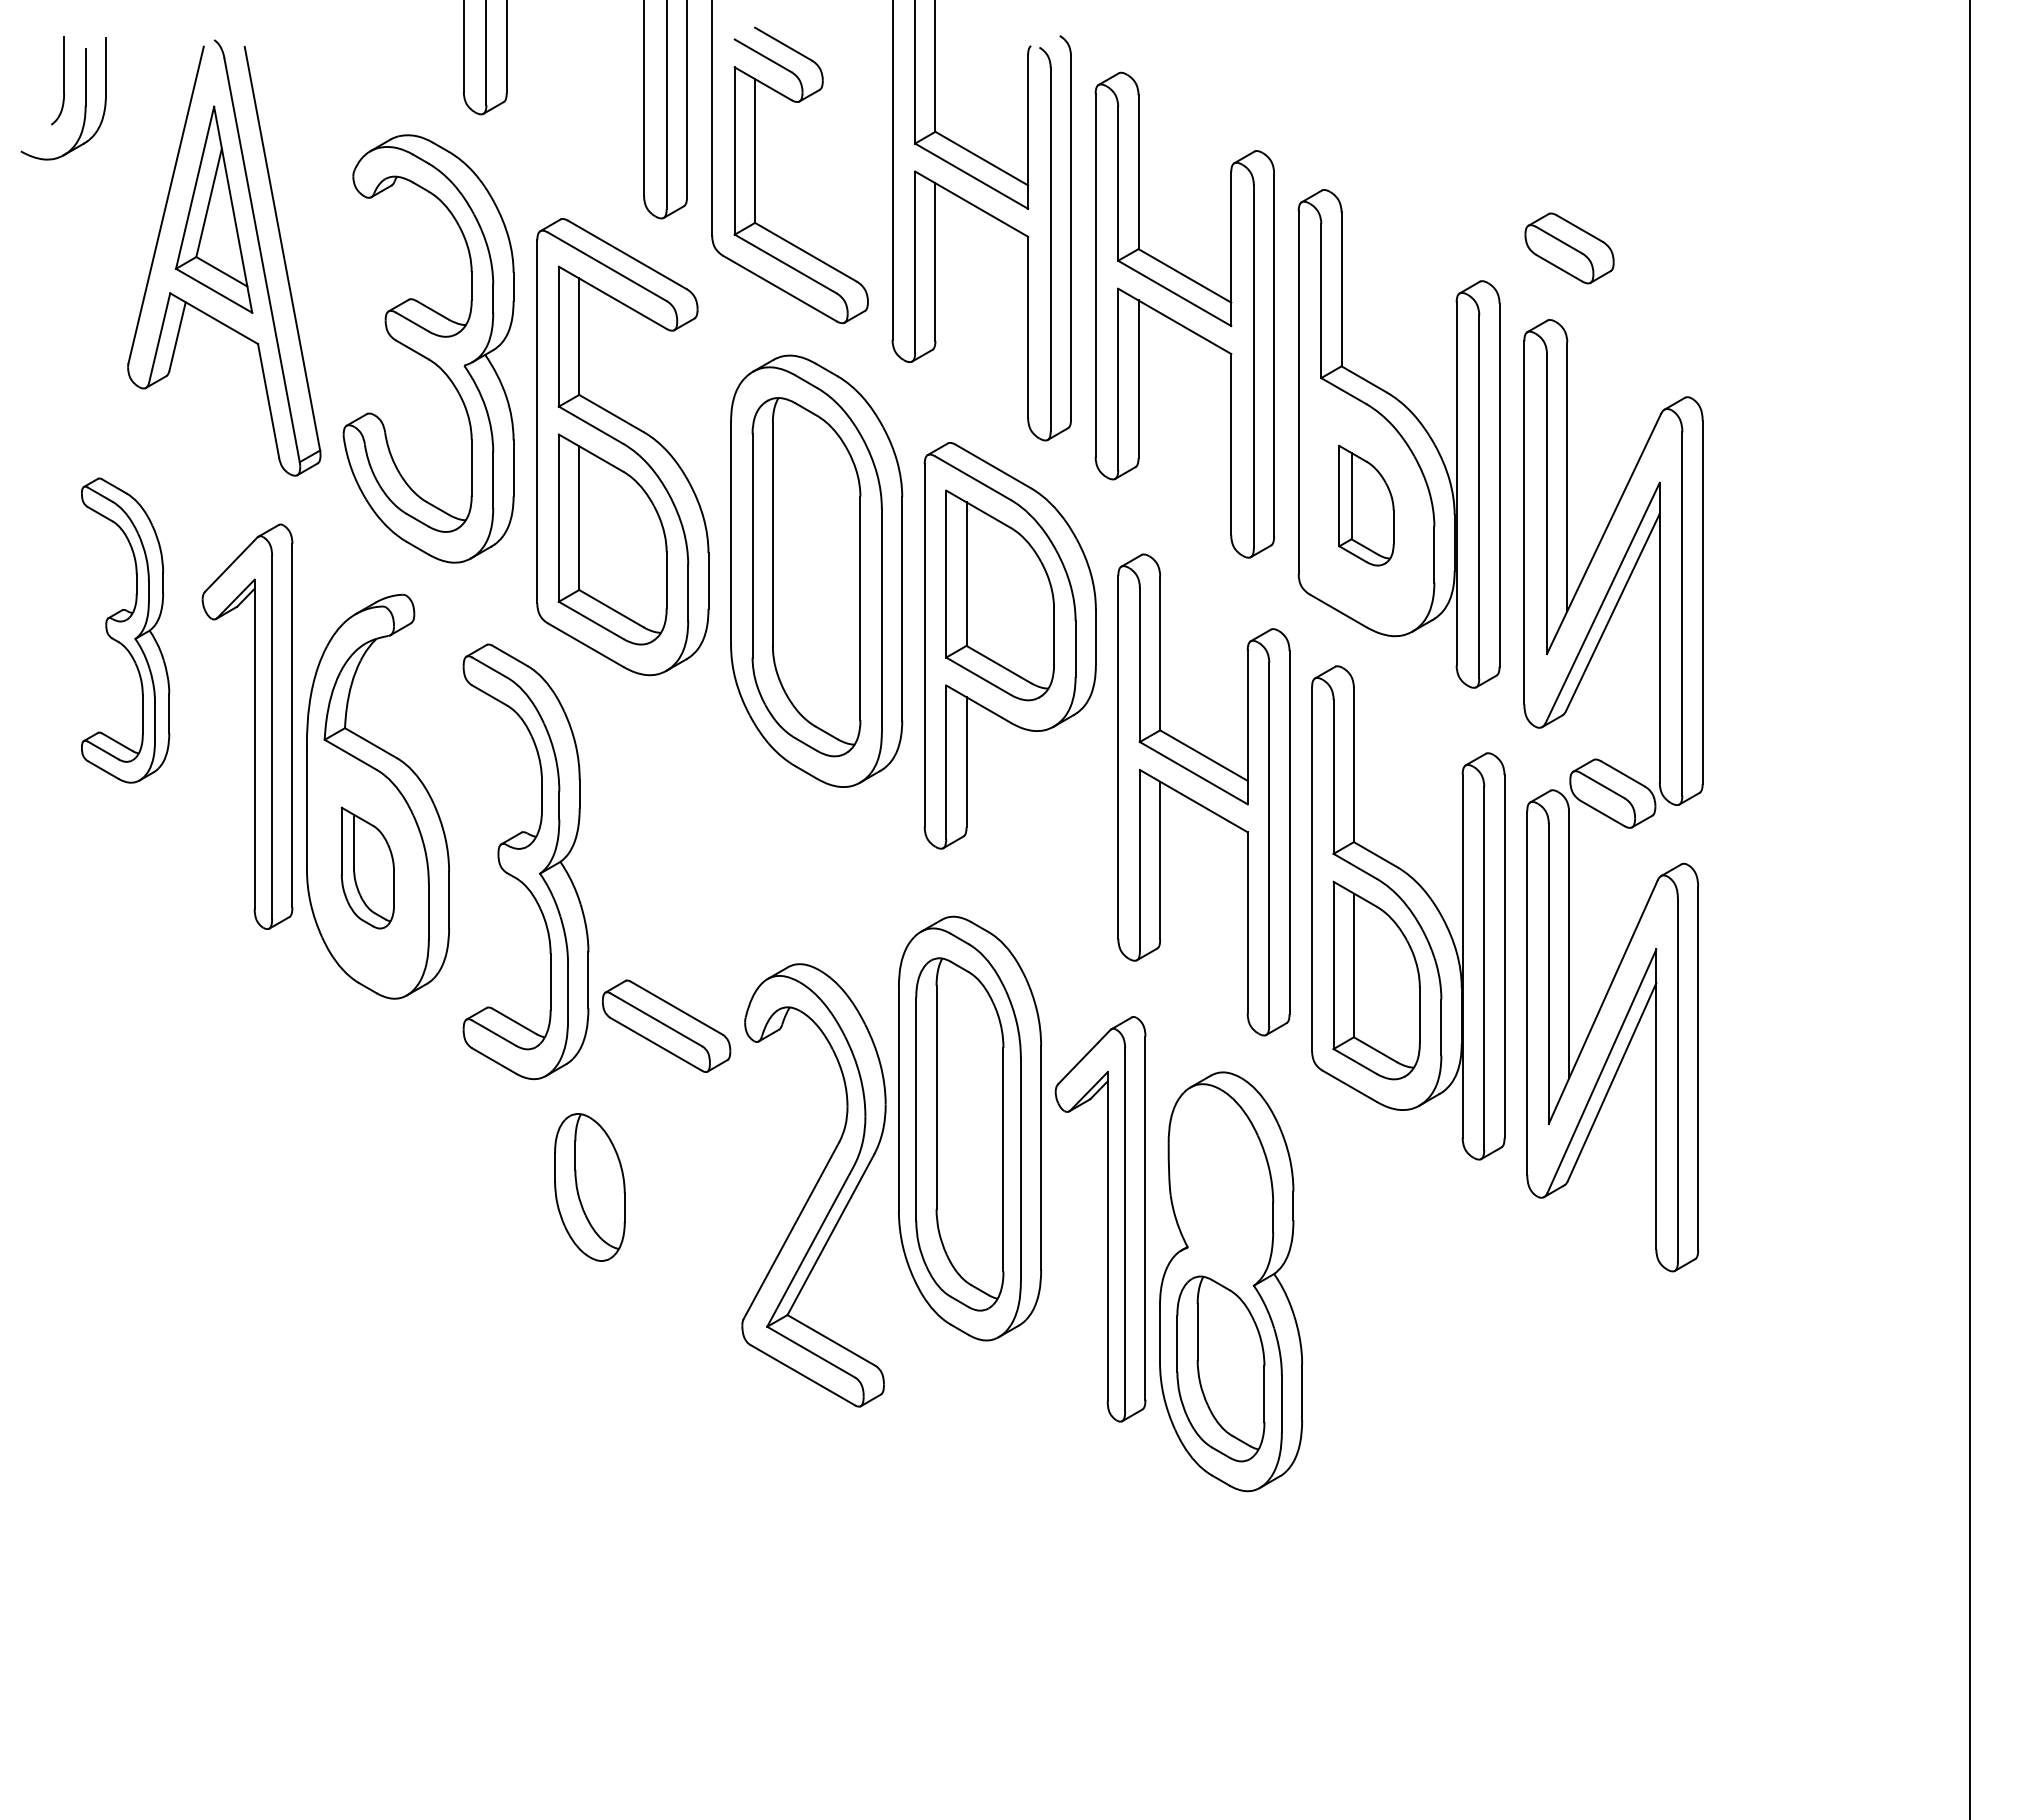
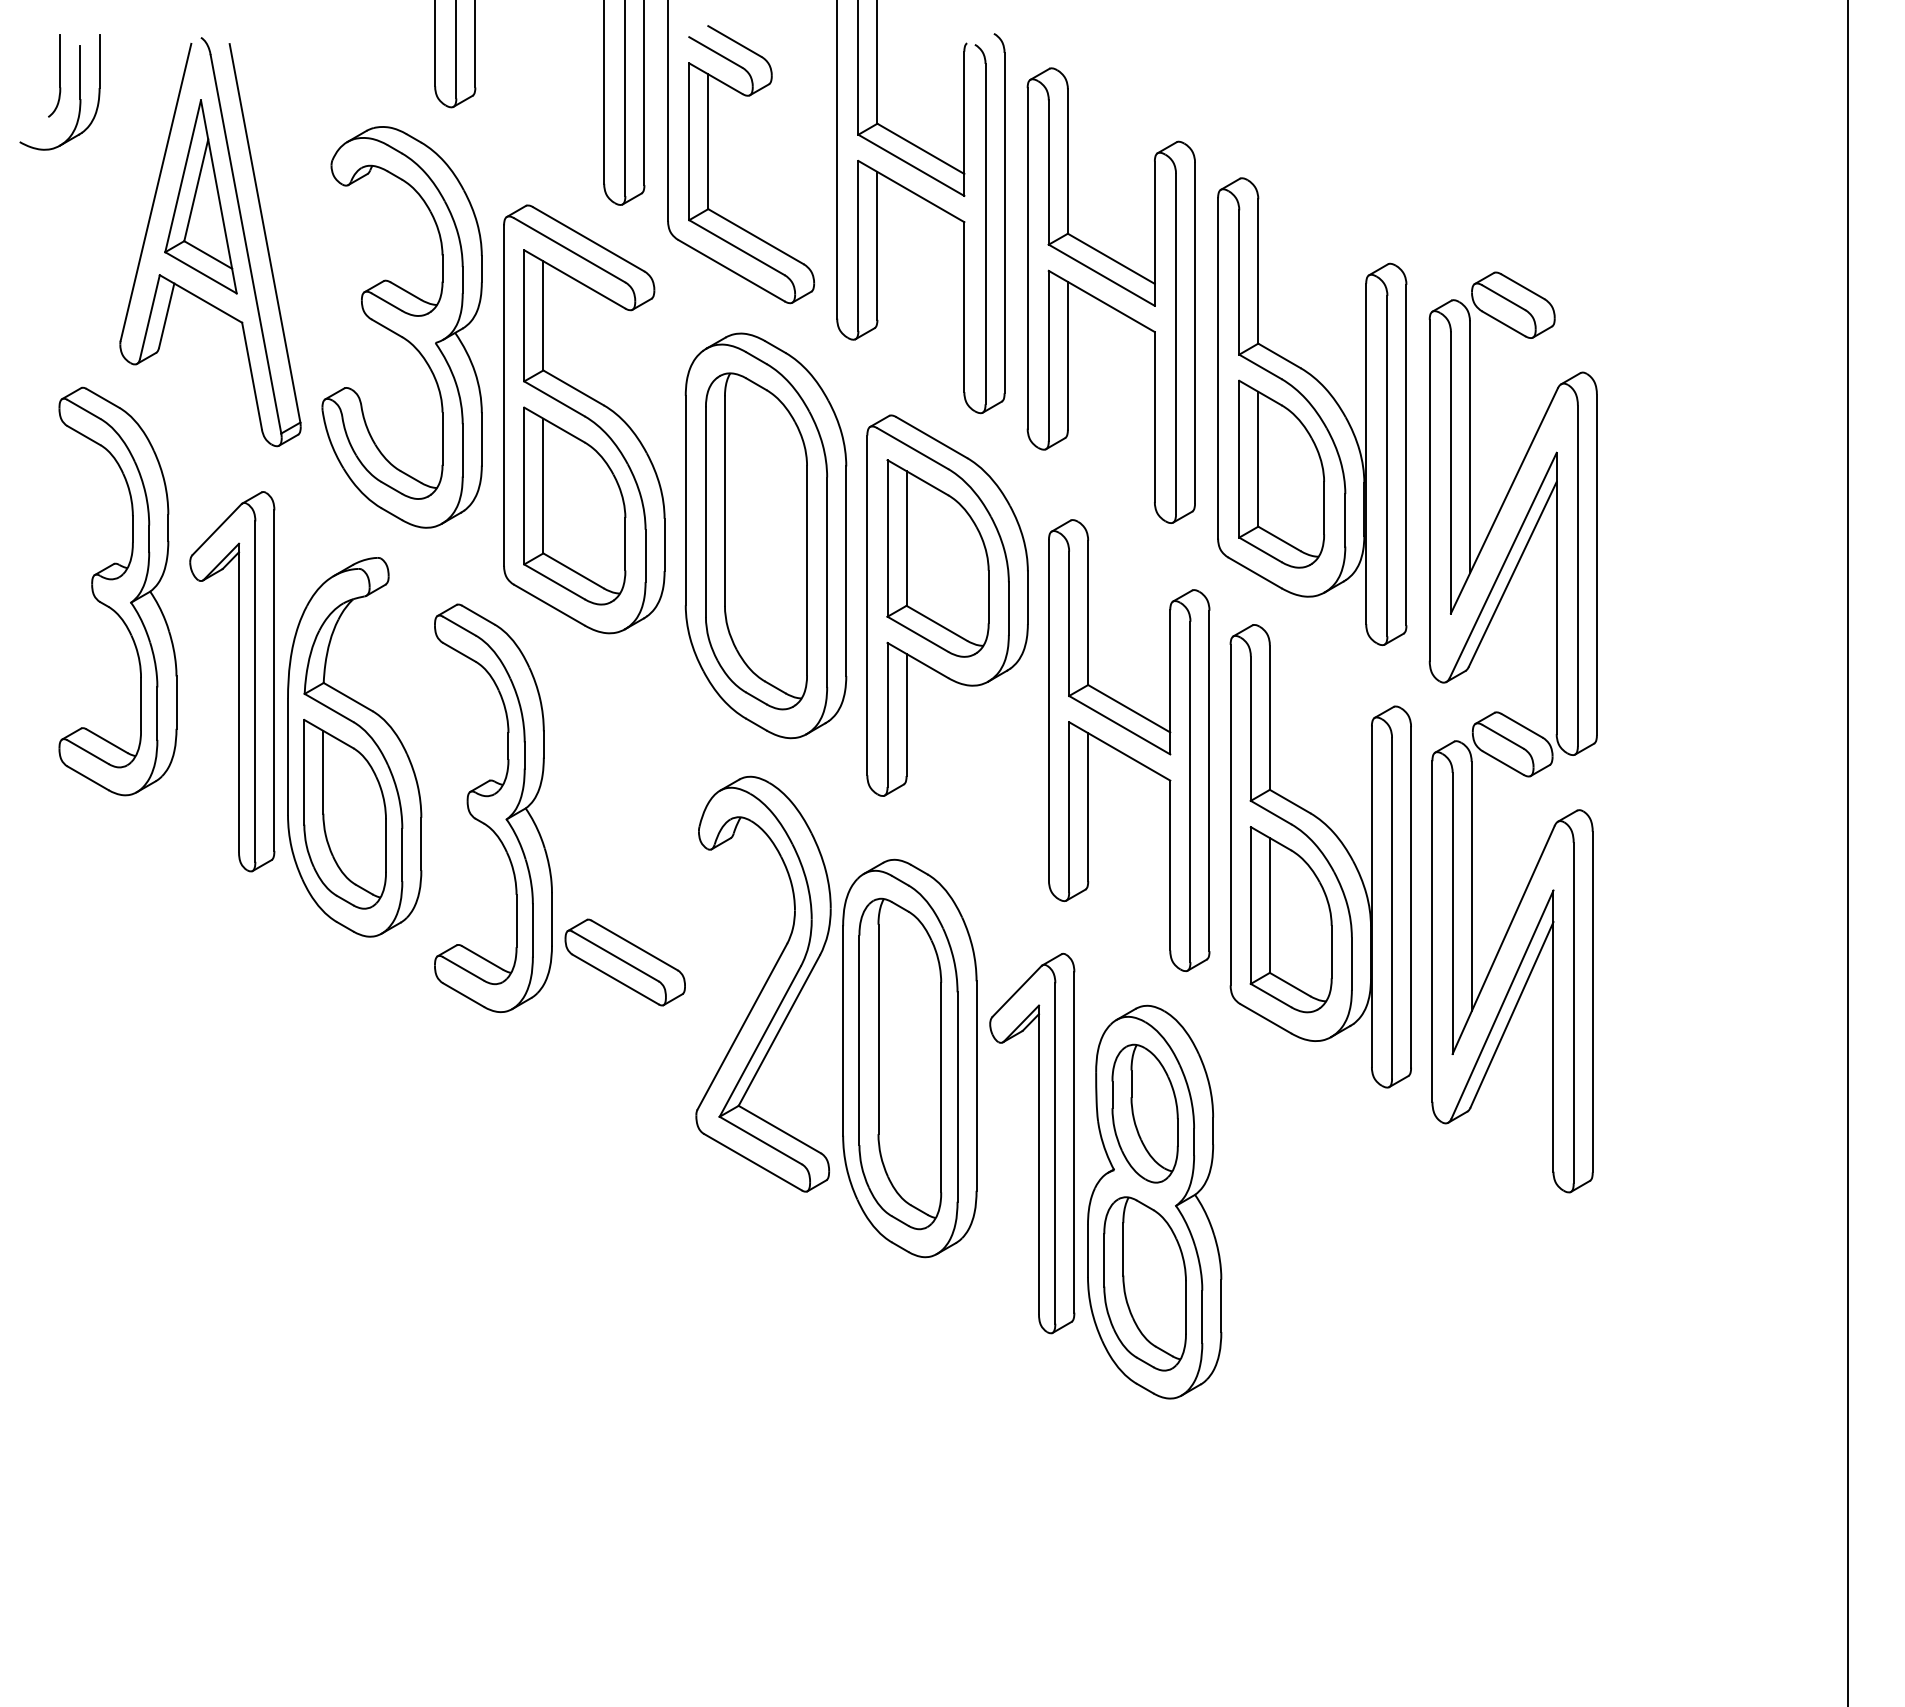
part: (1569, 248) -> (1513, 305), moved
part: (1366, 505) -> (1281, 474), size x1.67
part: (125, 630) -> (117, 591), size x1.43
part: (367, 867) -> (344, 813), size x1.67
part: (813, 1185) -> (763, 984), moved
part: (589, 1187) -> (1144, 1113), moved

